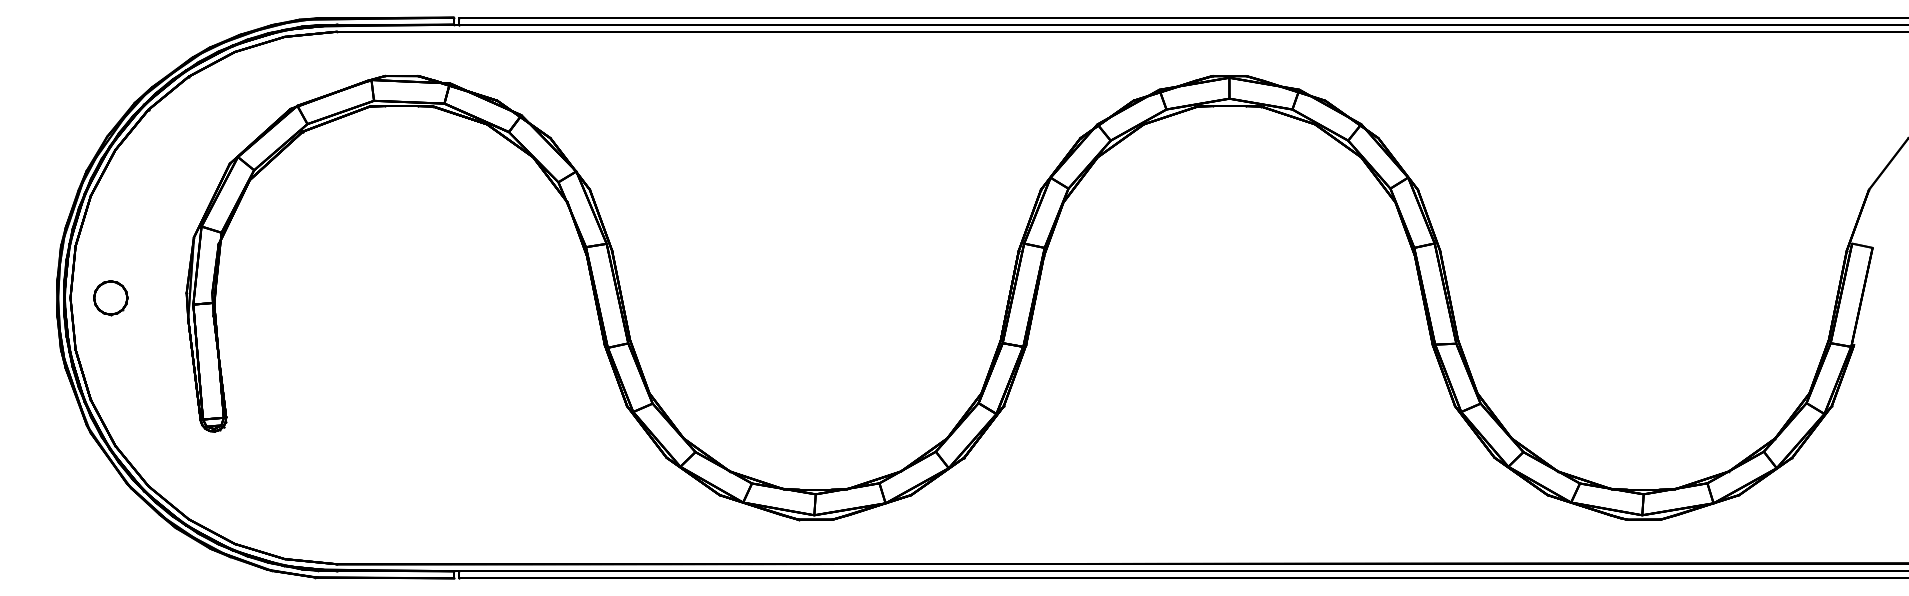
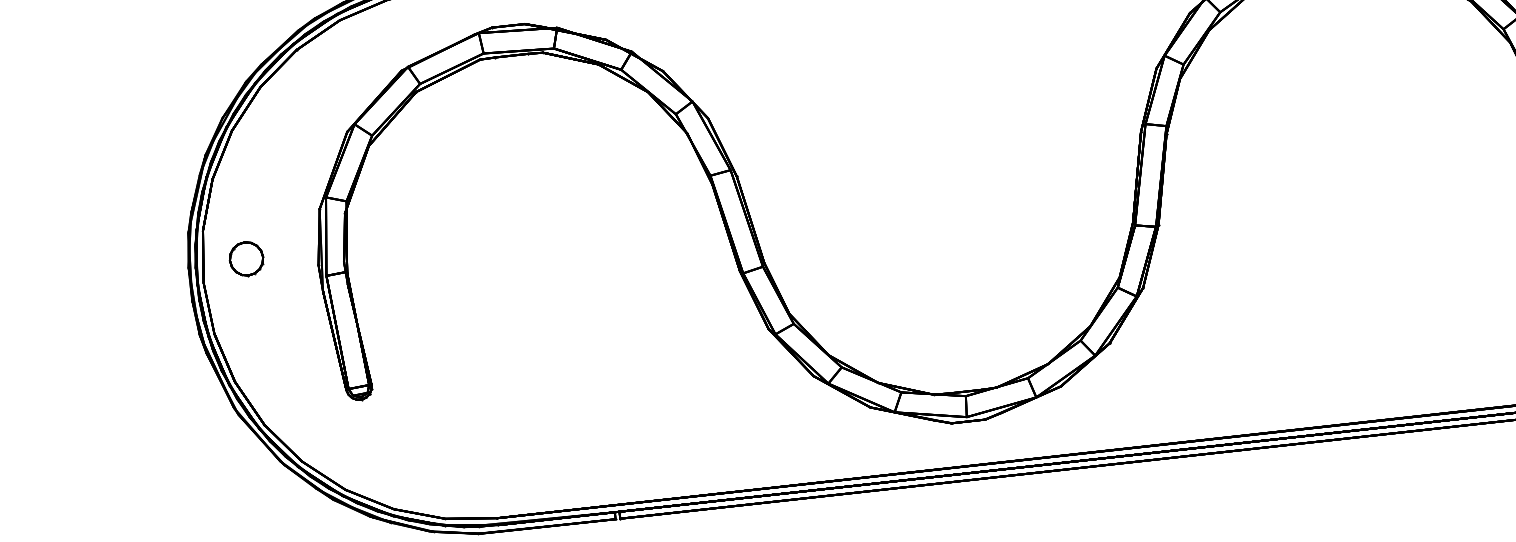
part: (110, 298) -> (246, 259), moved

